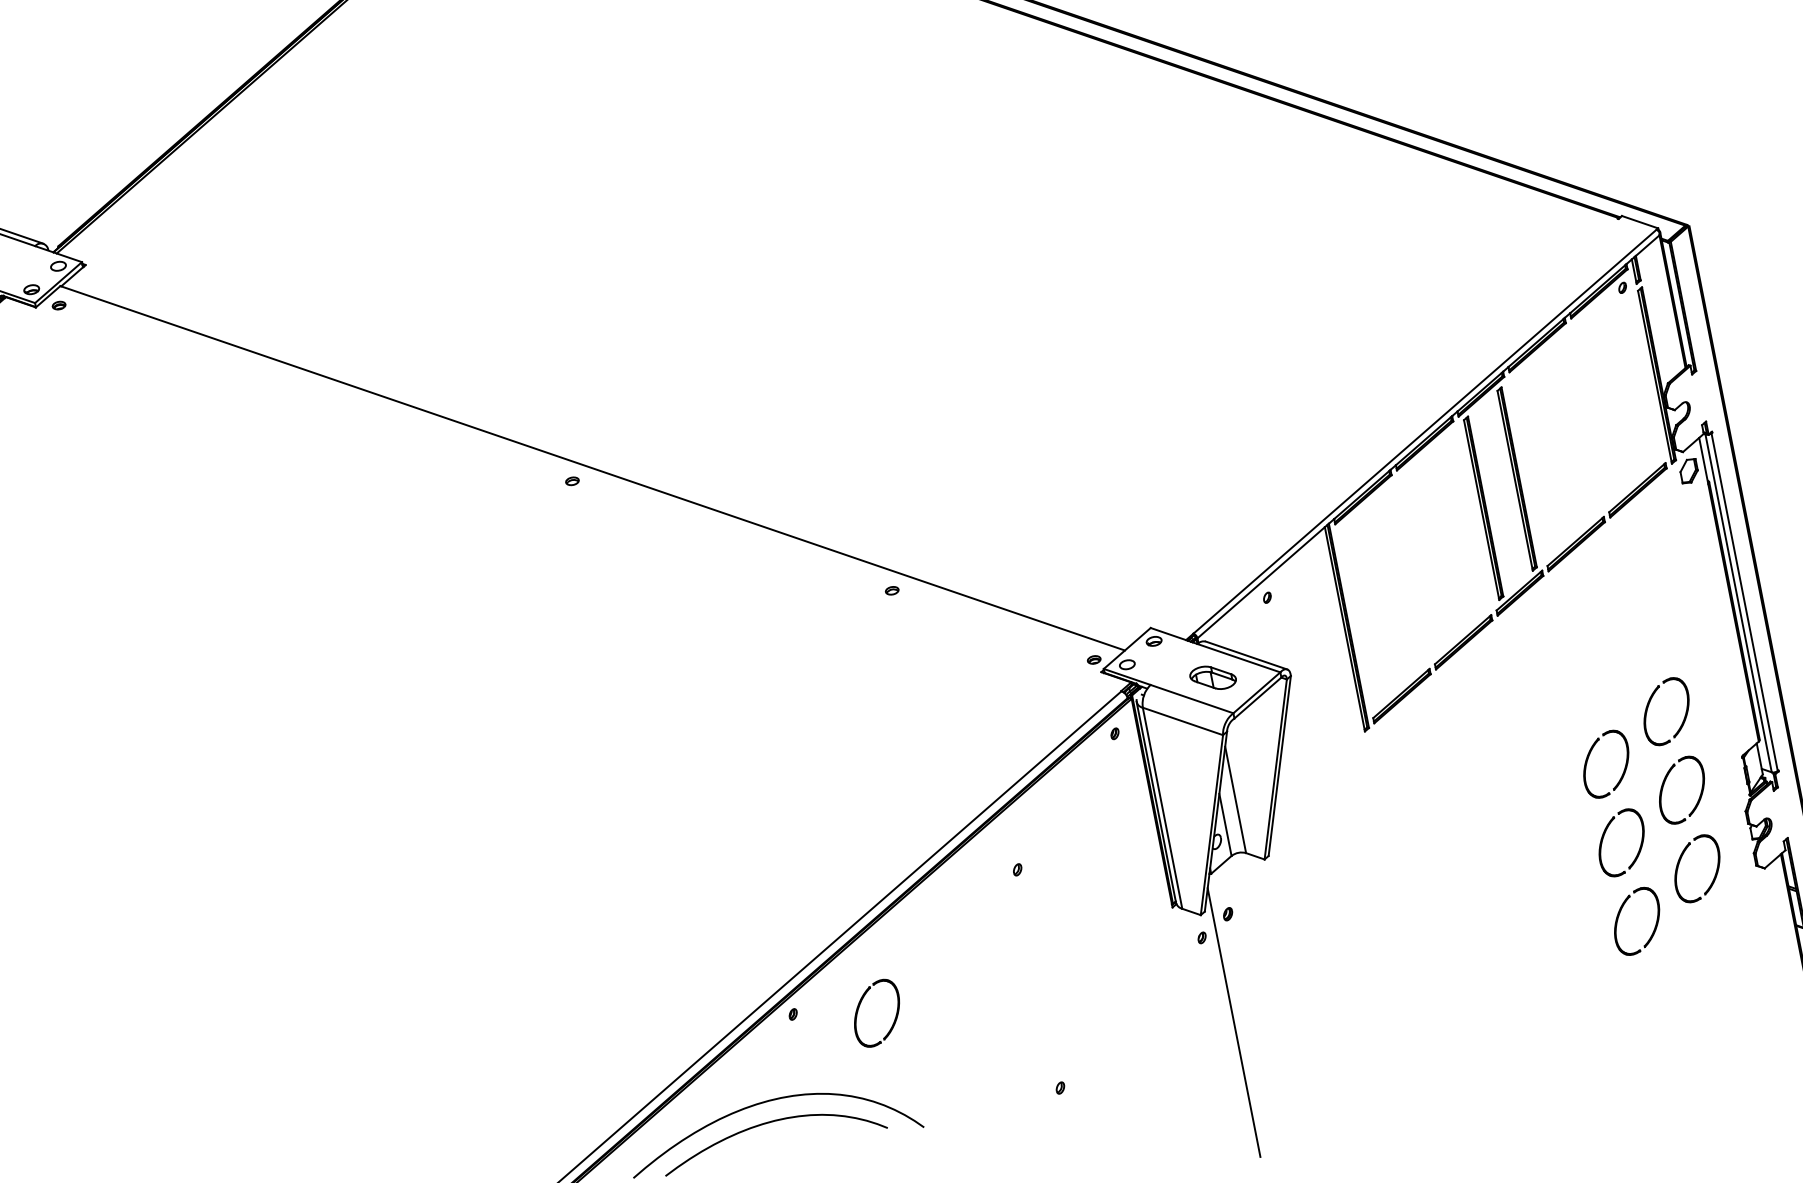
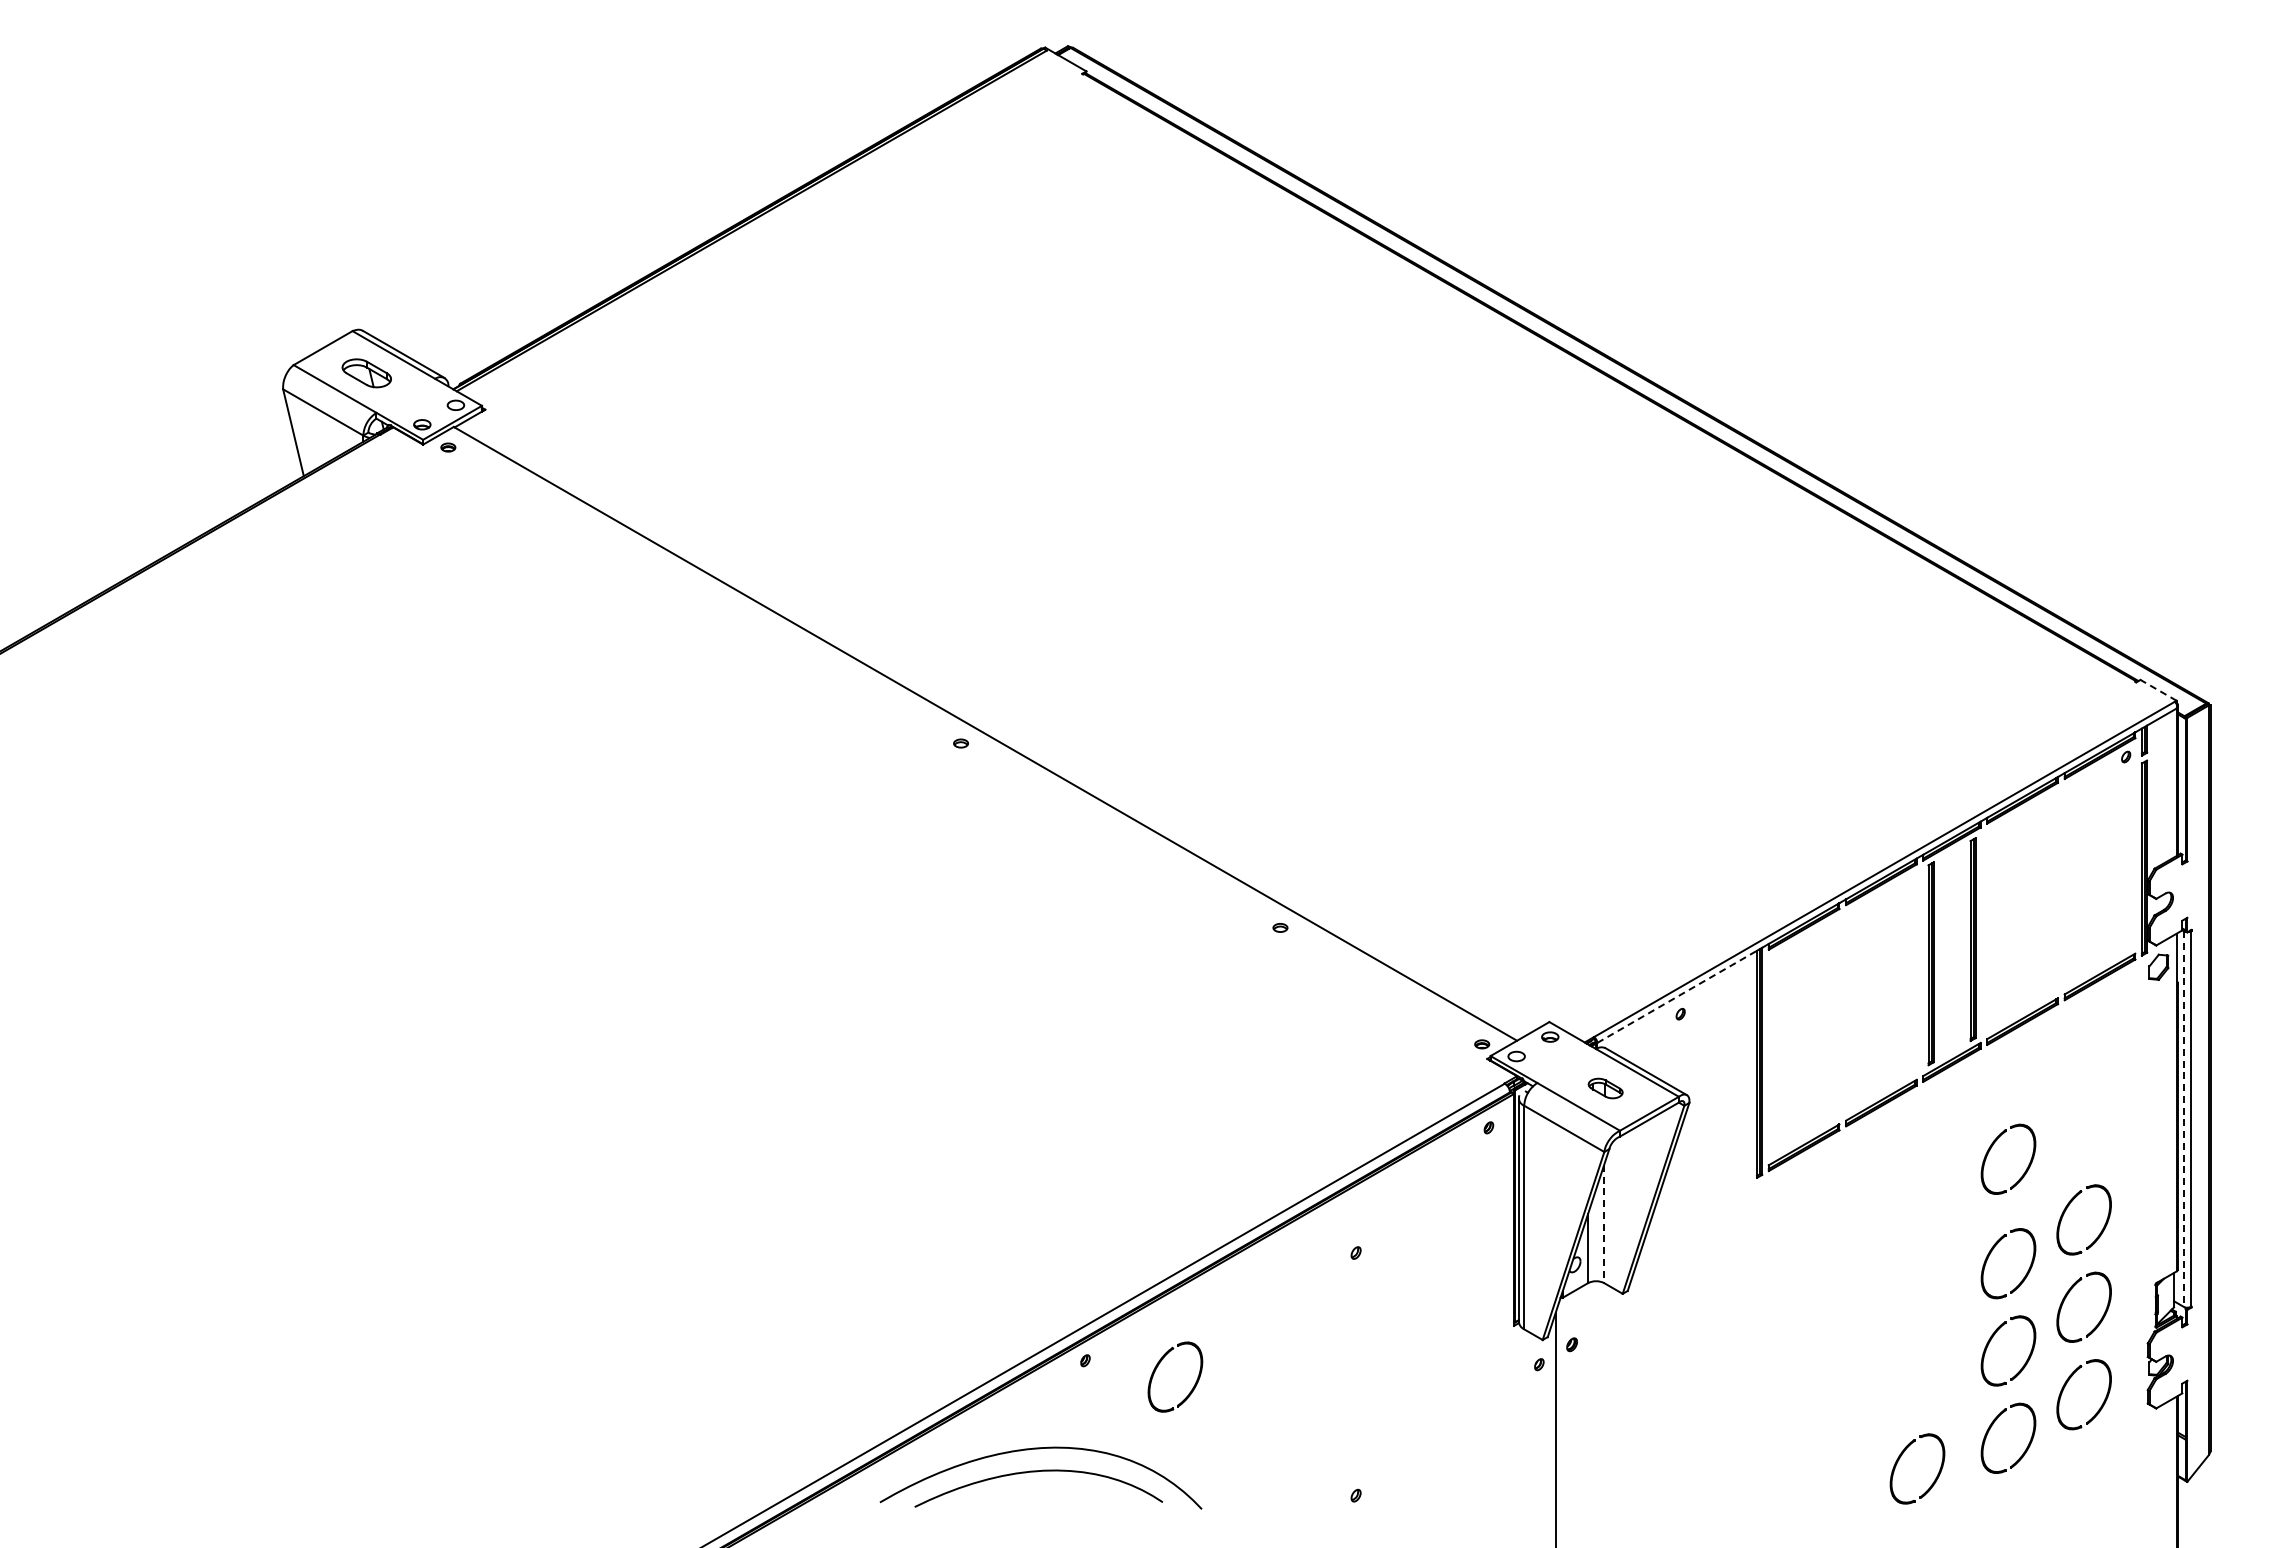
line: (1640, 222) -> (2158, 690), solid -> dashed
line: (1261, 582) -> (1677, 996), solid -> dashed
line: (1739, 603) -> (2184, 1119), solid -> dashed
part: (1570, 665) -> (1990, 1150), added
part: (1212, 677) -> (1605, 1088), size x0.7
line: (1235, 800) -> (1604, 1224), solid -> dashed
part: (1542, 960) -> (1899, 1460), added

